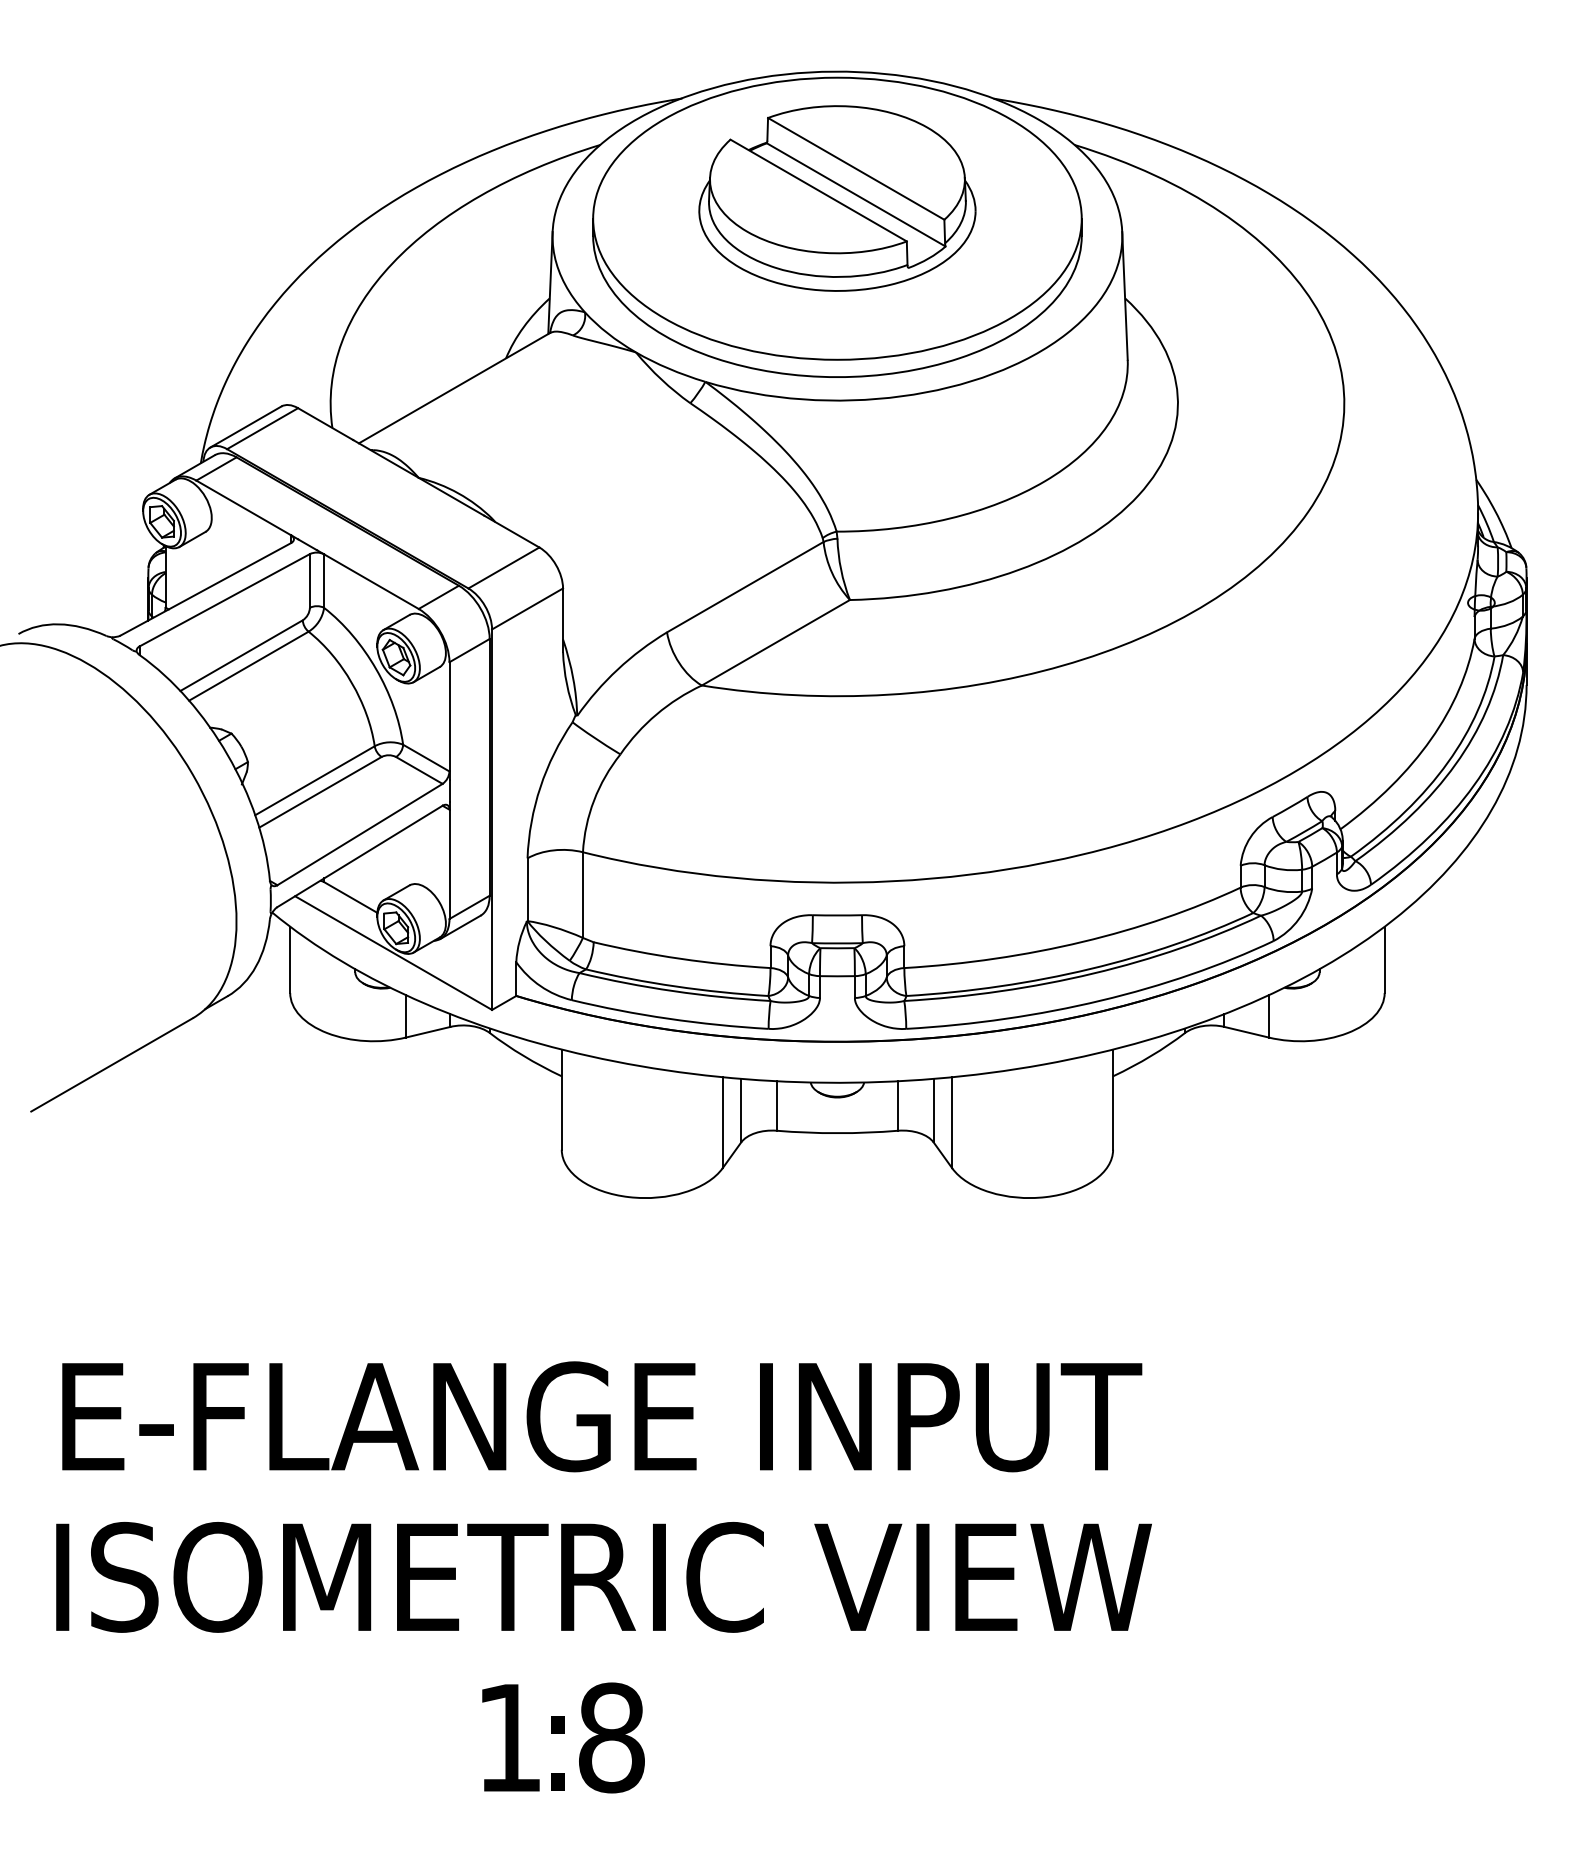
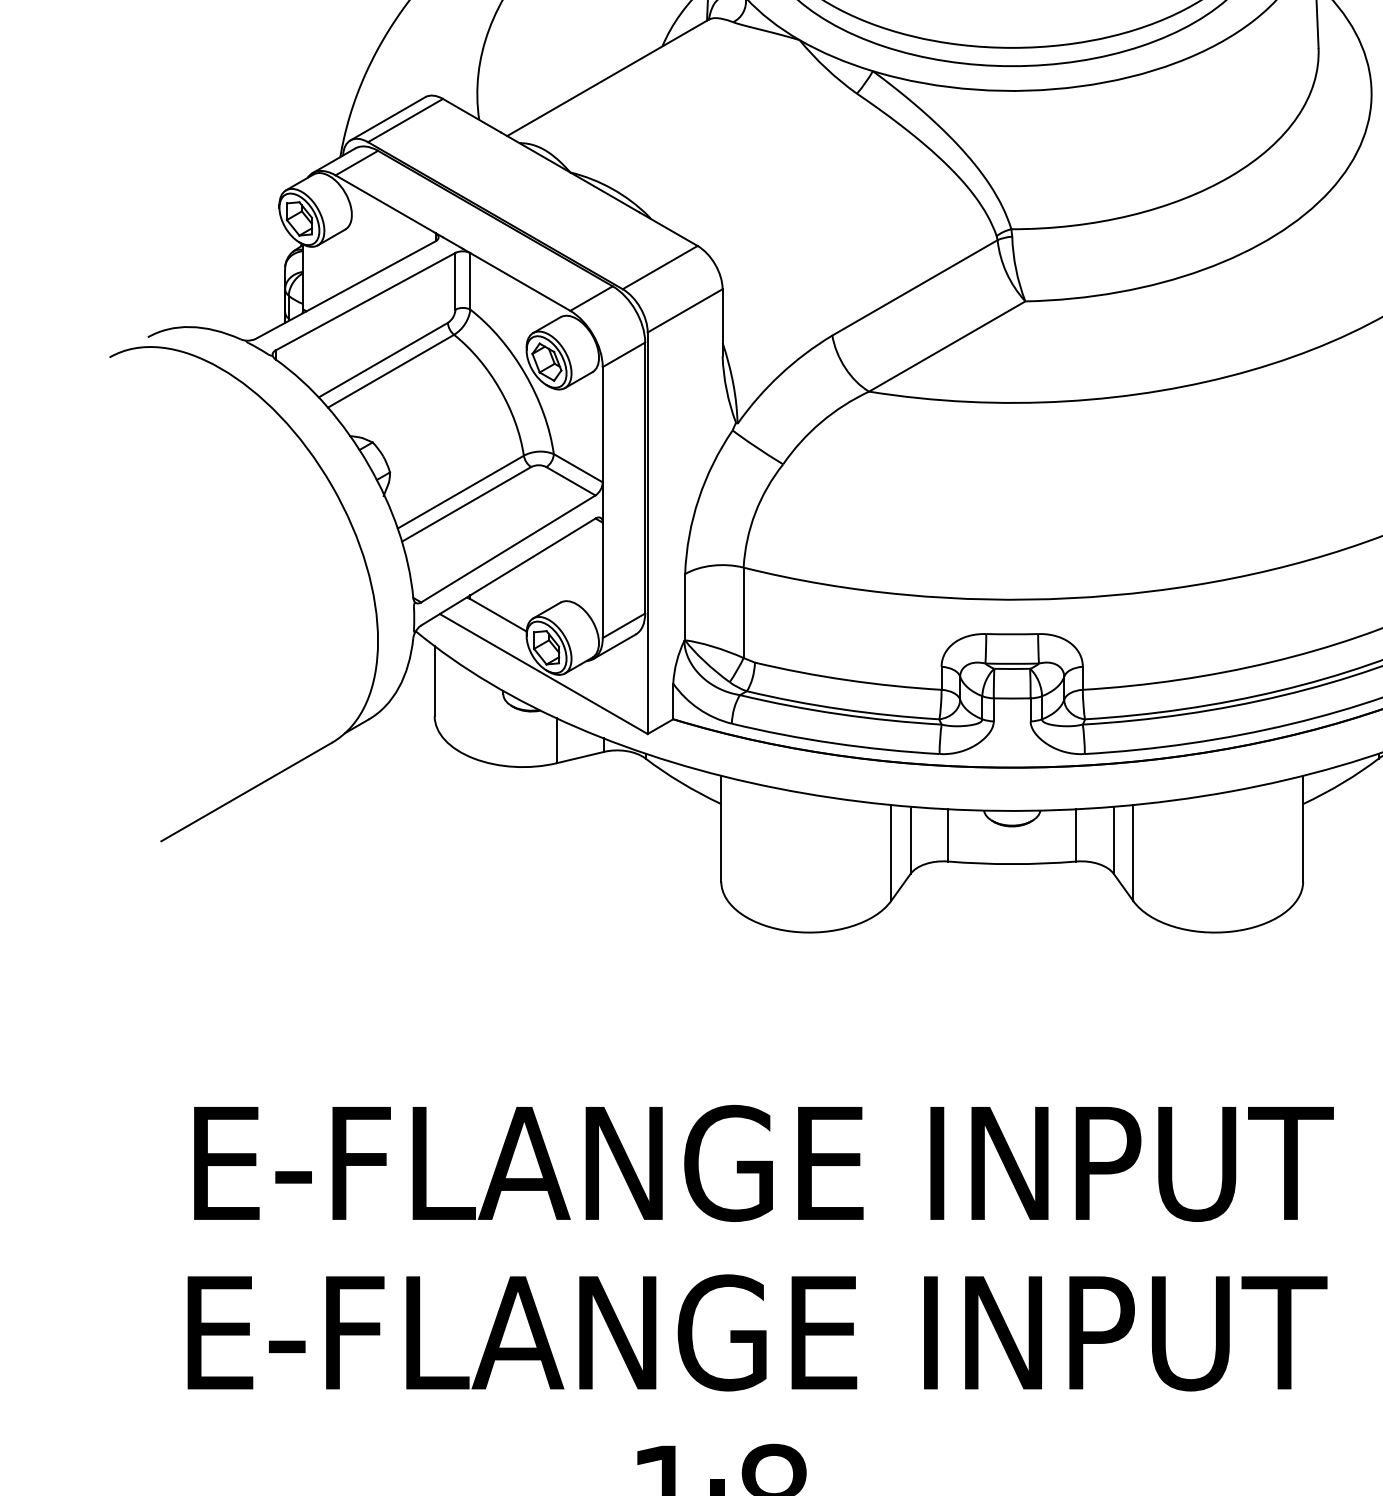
text: (610, 1576) -> (772, 1331), ISOMETRIC VIEW -> E-FLANGE INPUT

